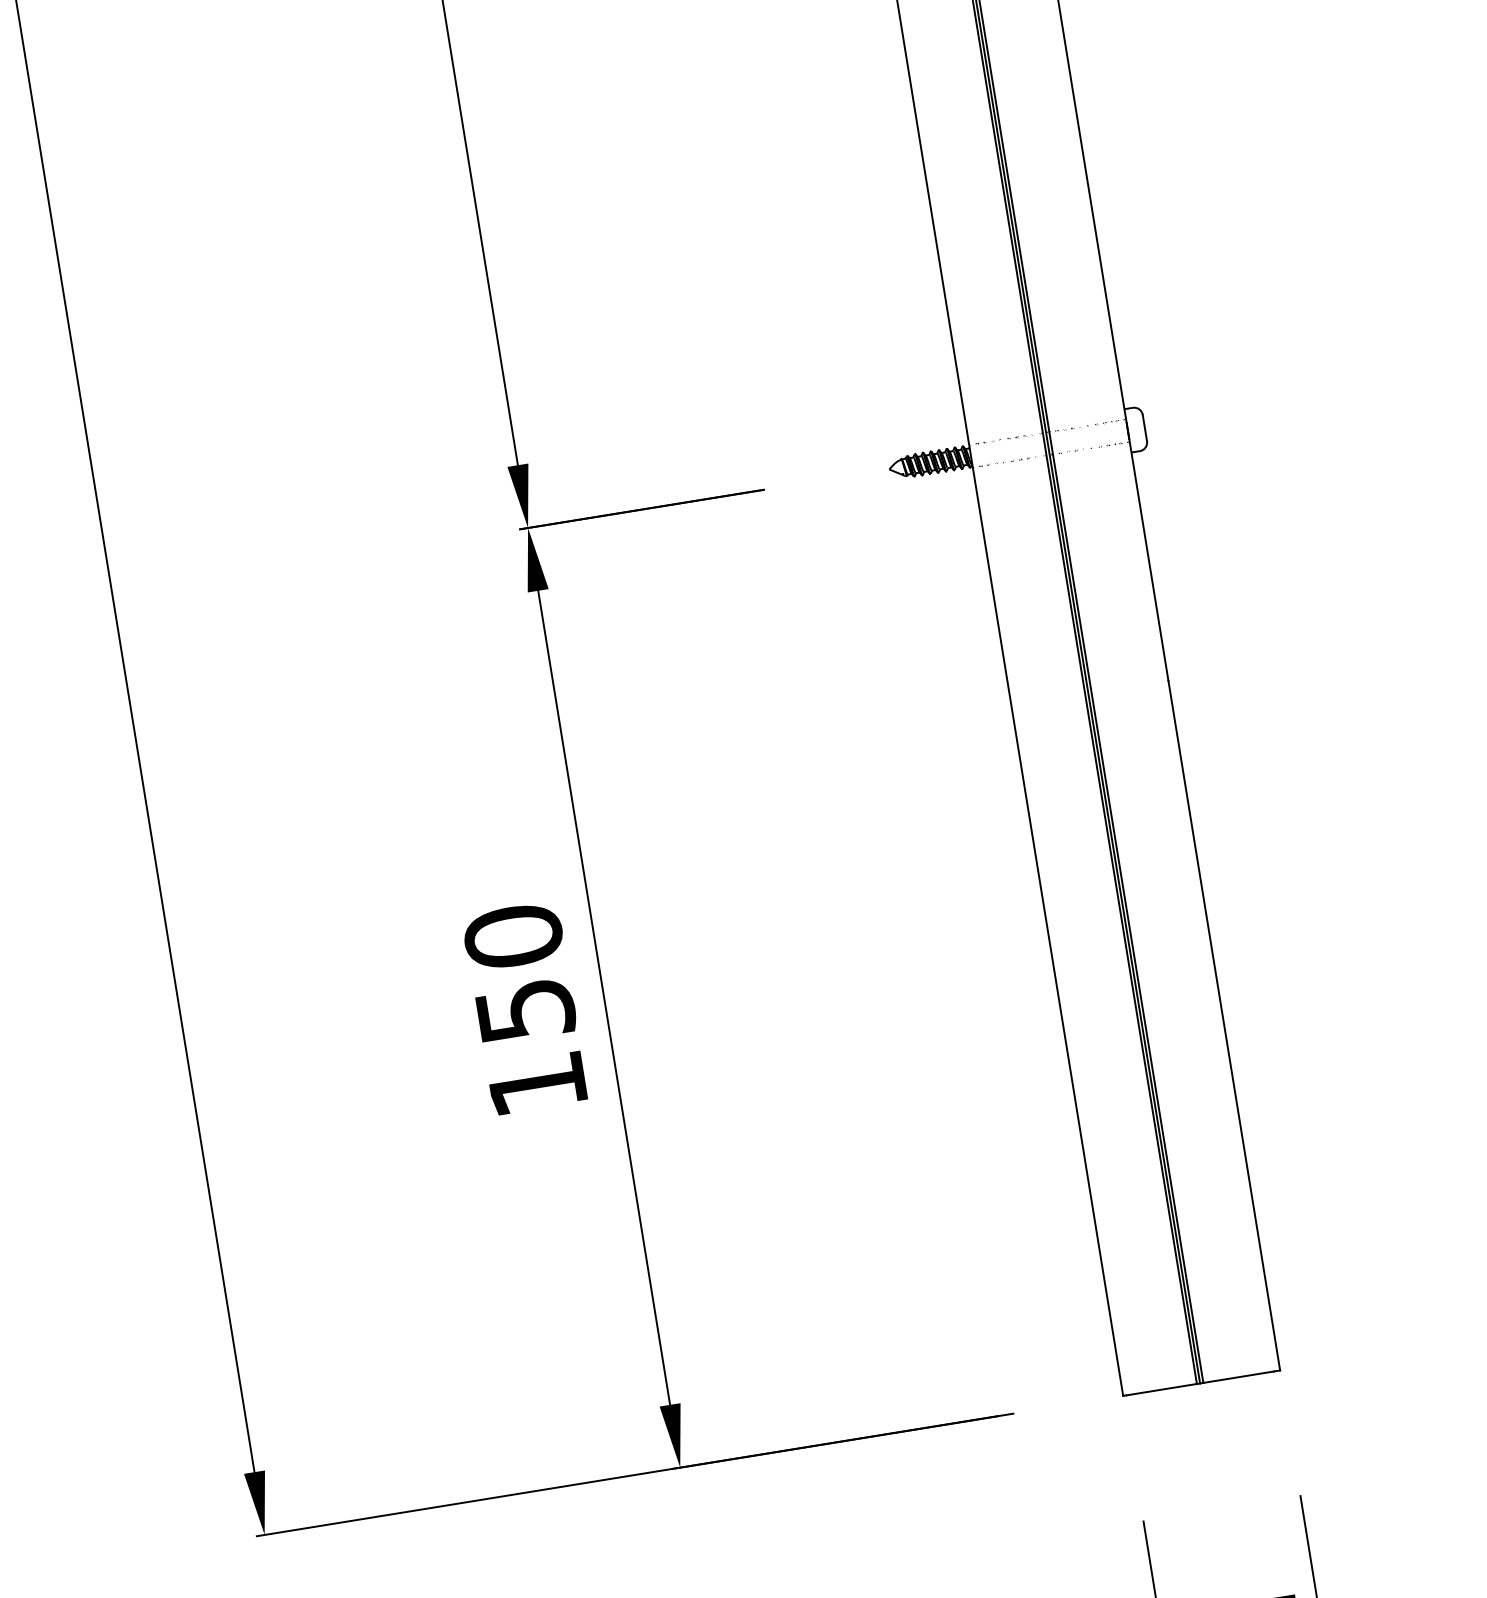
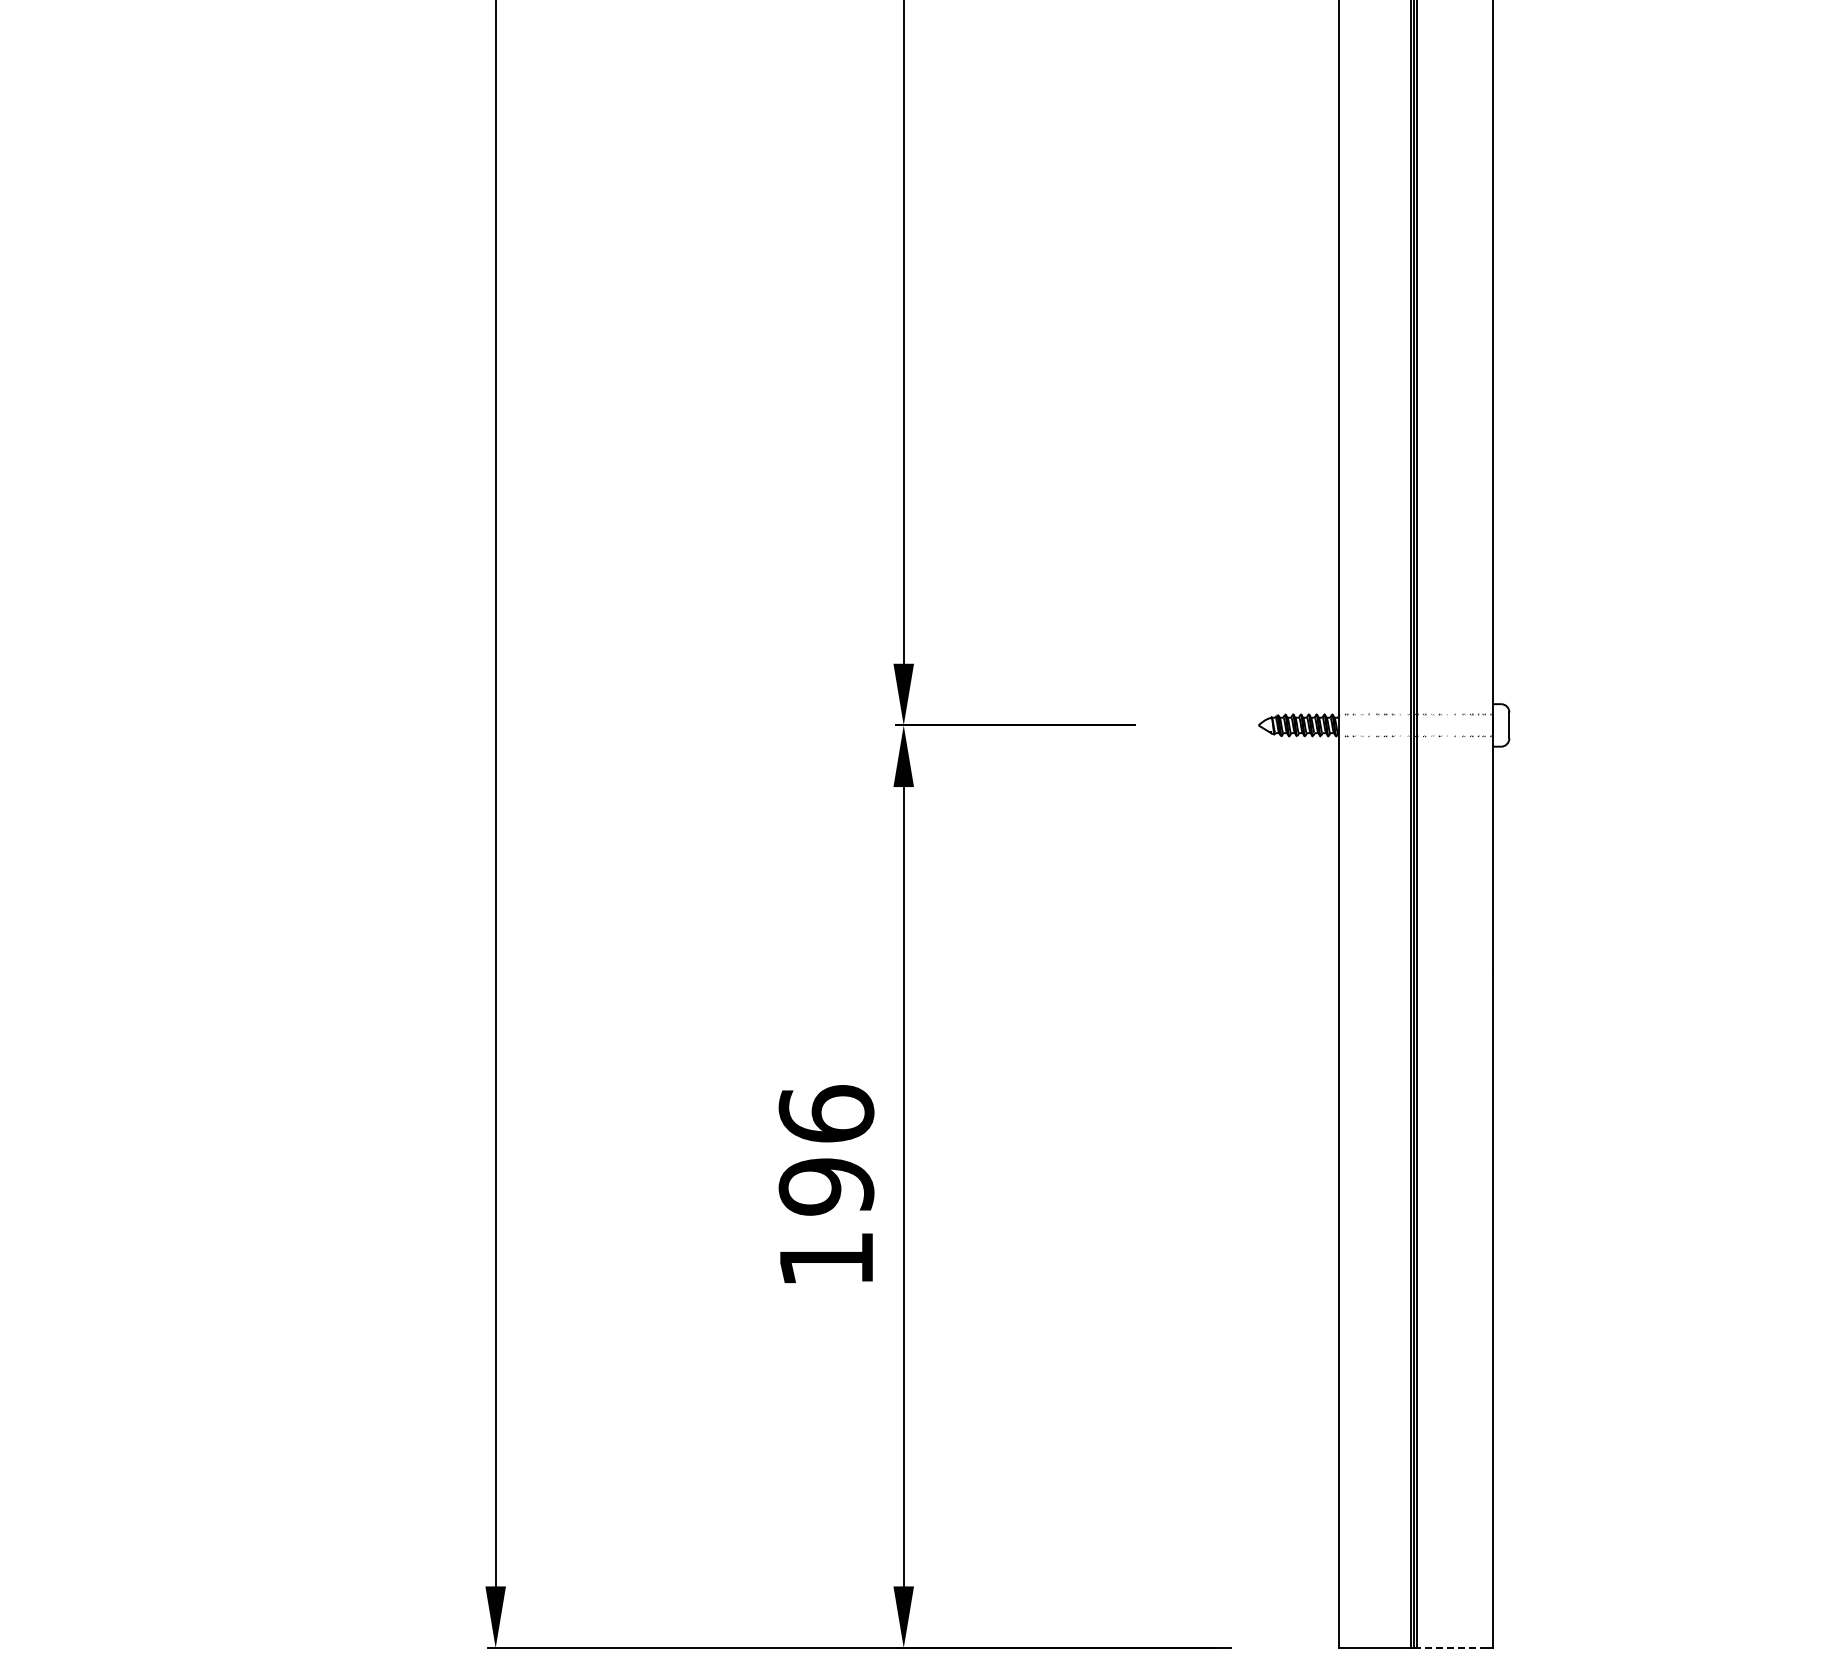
text: (519, 973) -> (826, 1150), 150 -> 196
line: (1239, 1377) -> (1452, 1648), solid -> dashed

